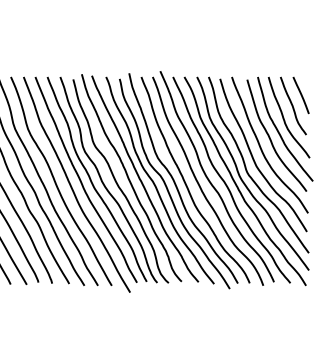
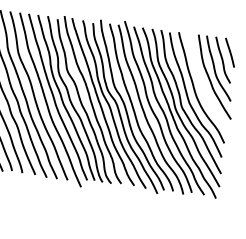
curve: (270, 137) -> (202, 82), removed

